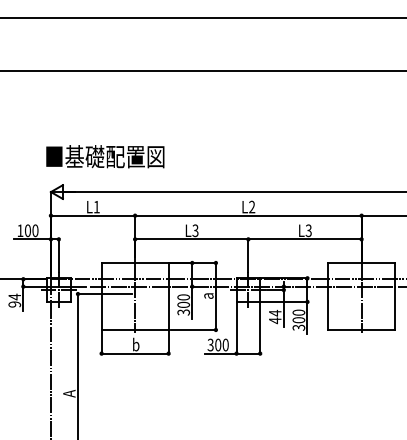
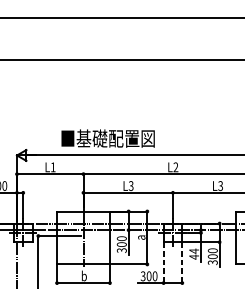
text: (105, 156) -> (108, 138), moved
line: (236, 327) -> (163, 262), solid -> dashed
line: (260, 327) -> (182, 262), solid -> dashed

